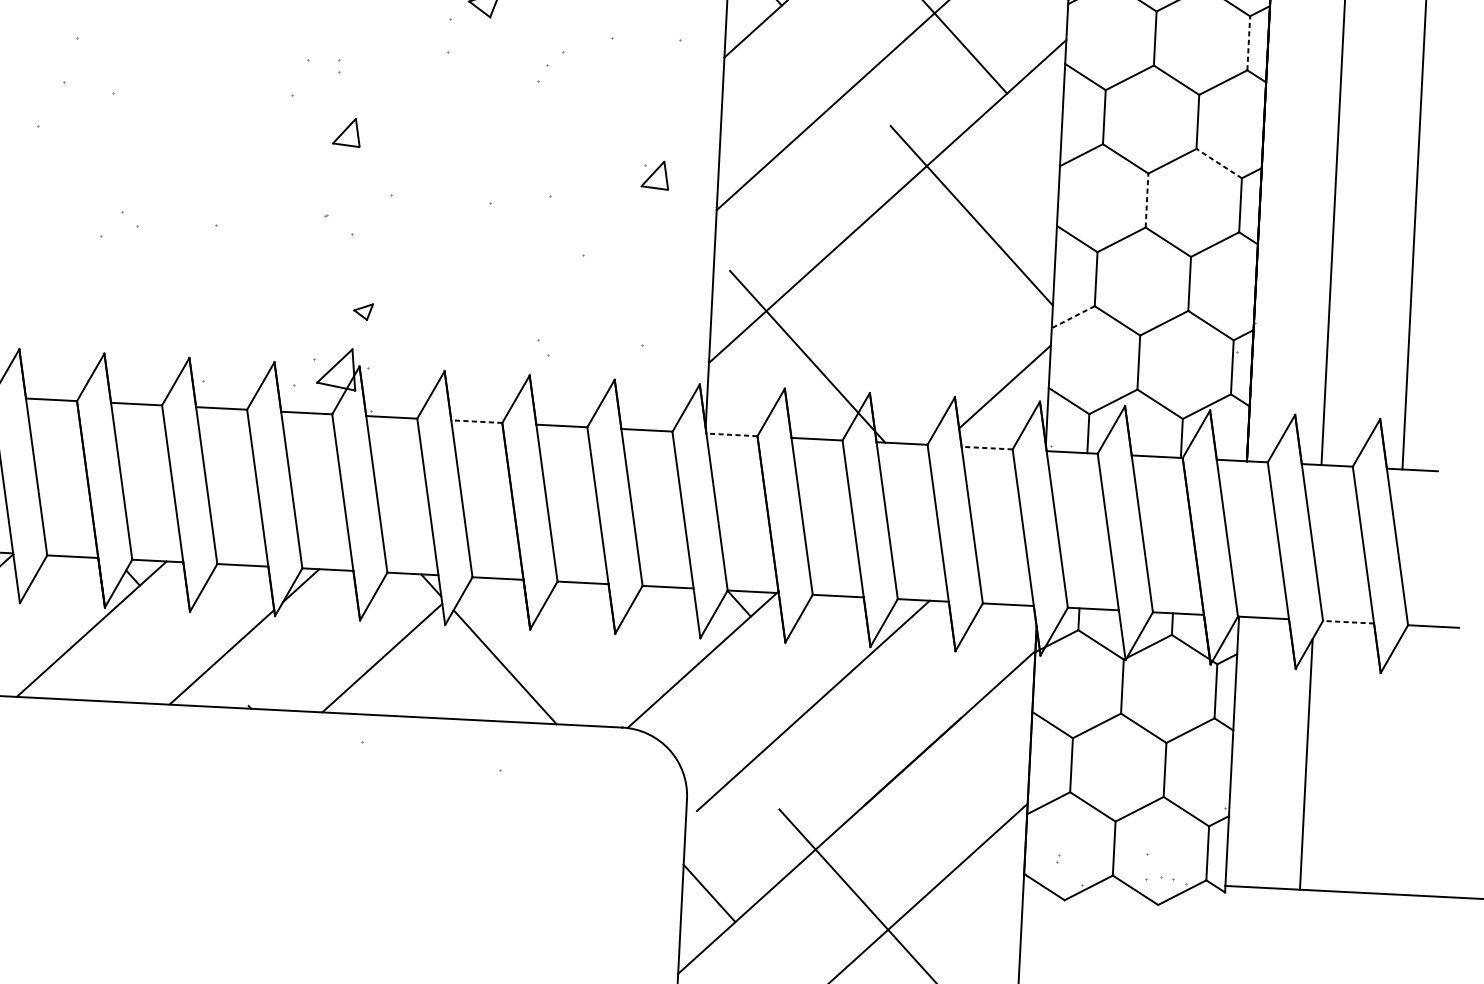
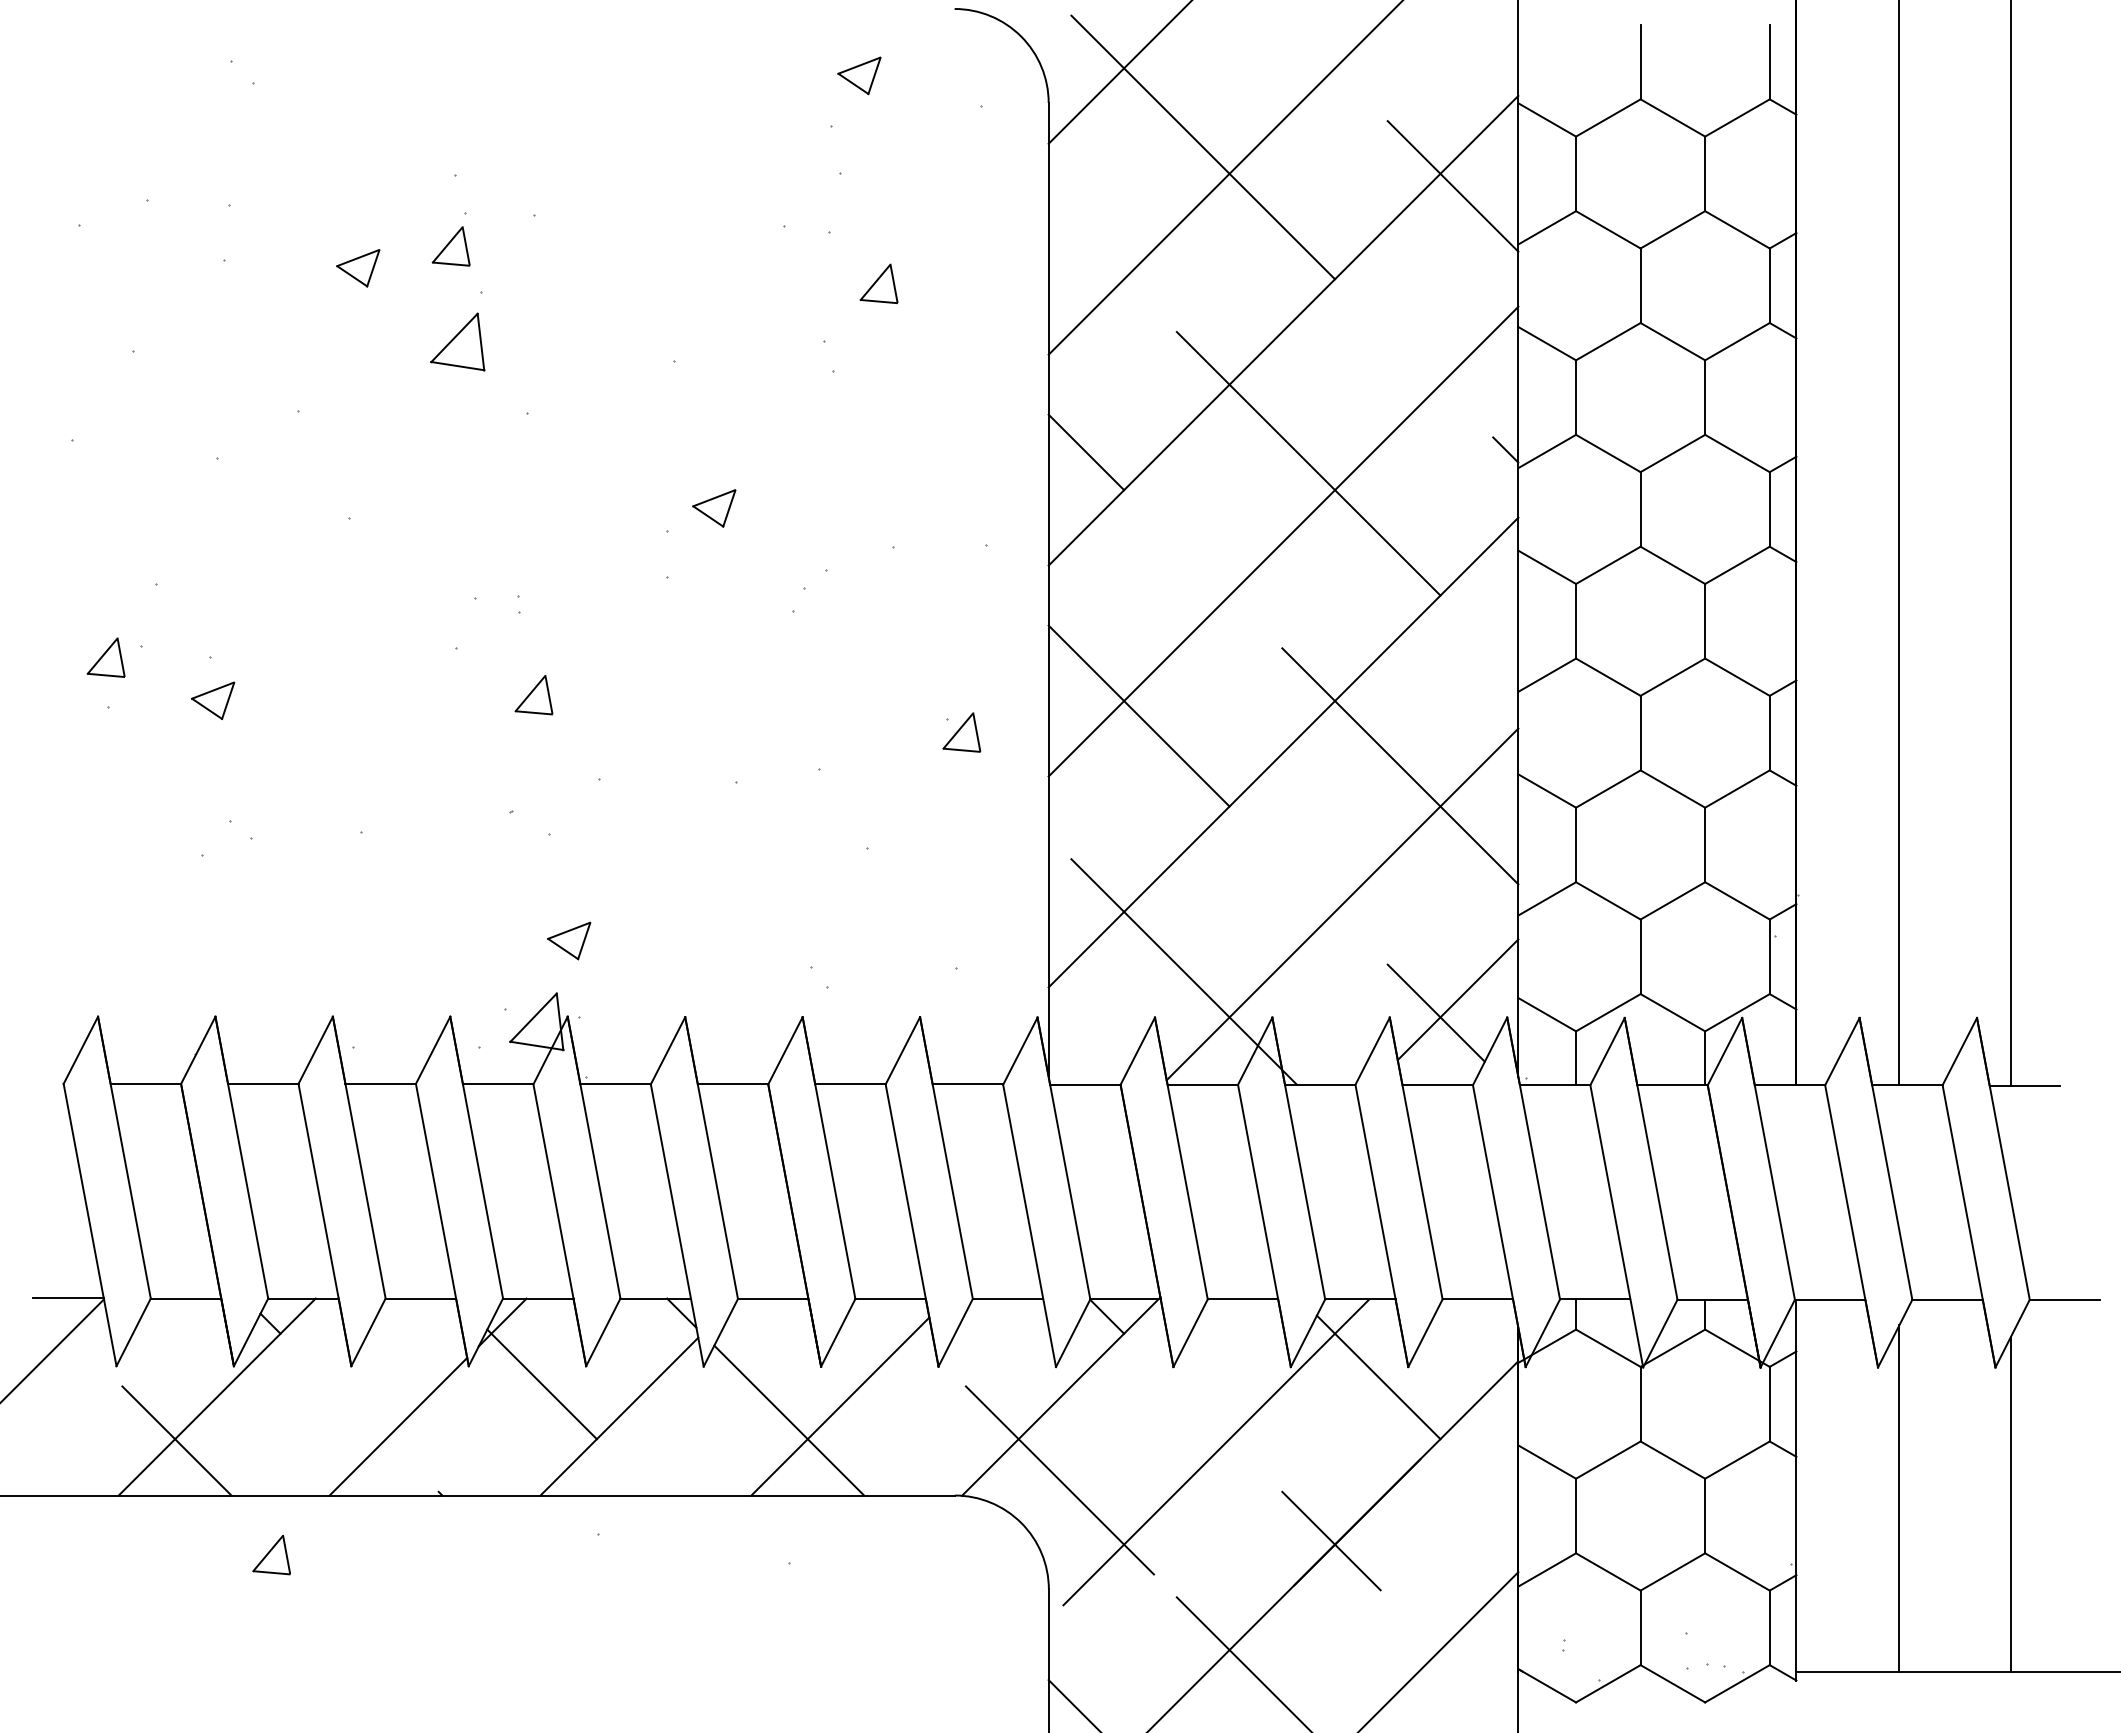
line: (1248, 42) -> (1769, 508), dashed -> solid
part: (37, 89) -> (105, 657), added
part: (114, 124) -> (213, 700), added
line: (1219, 163) -> (1737, 676), dashed -> solid
line: (784, 169) -> (1138, 715), added
line: (1146, 200) -> (1640, 732), dashed -> solid
part: (363, 311) -> (569, 940), size x1.67
line: (924, 313) -> (1342, 904), added
line: (1072, 317) -> (1546, 899), dashed -> solid
line: (988, 395) -> (1435, 1012), added
line: (476, 421) -> (732, 1084), dashed -> solid
line: (731, 434) -> (1084, 1084), dashed -> solid
line: (986, 448) -> (1437, 1085), dashed -> solid
line: (1348, 622) -> (1947, 1299), dashed -> solid
line: (327, 632) -> (541, 1384), added
line: (933, 657) -> (1378, 1377), added
line: (542, 658) -> (840, 1406), added
line: (60, 659) -> (176, 1440), added
line: (698, 720) -> (1059, 1480), added
part: (125, 745) -> (271, 1554), added
line: (1387, 772) -> (2011, 1503), added
line: (893, 773) -> (1331, 1540), added

